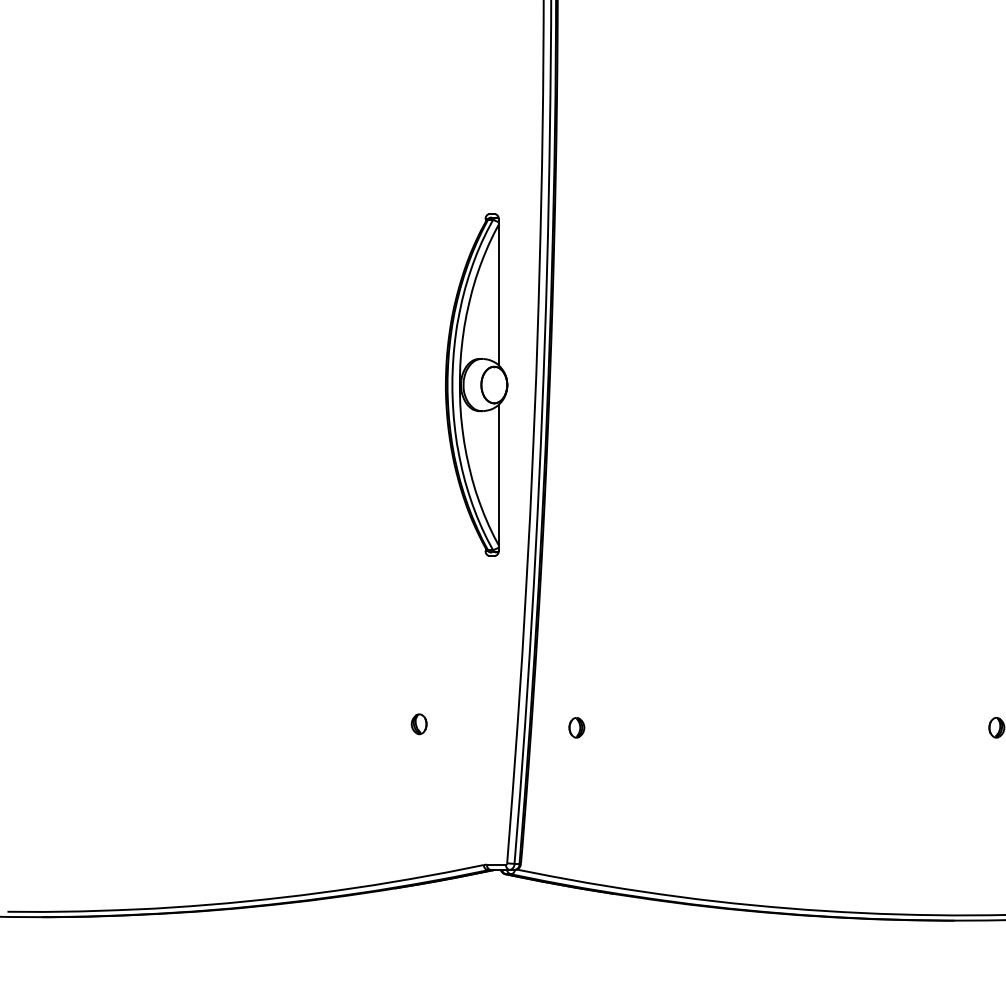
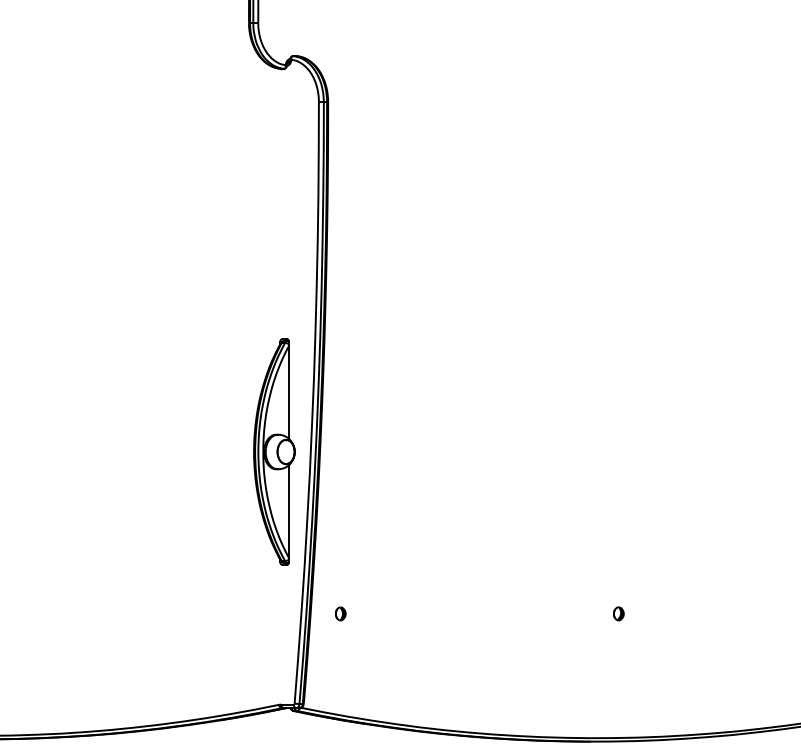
part: (476, 384) -> (274, 451), moved
part: (419, 724) -> (236, 611), removed

